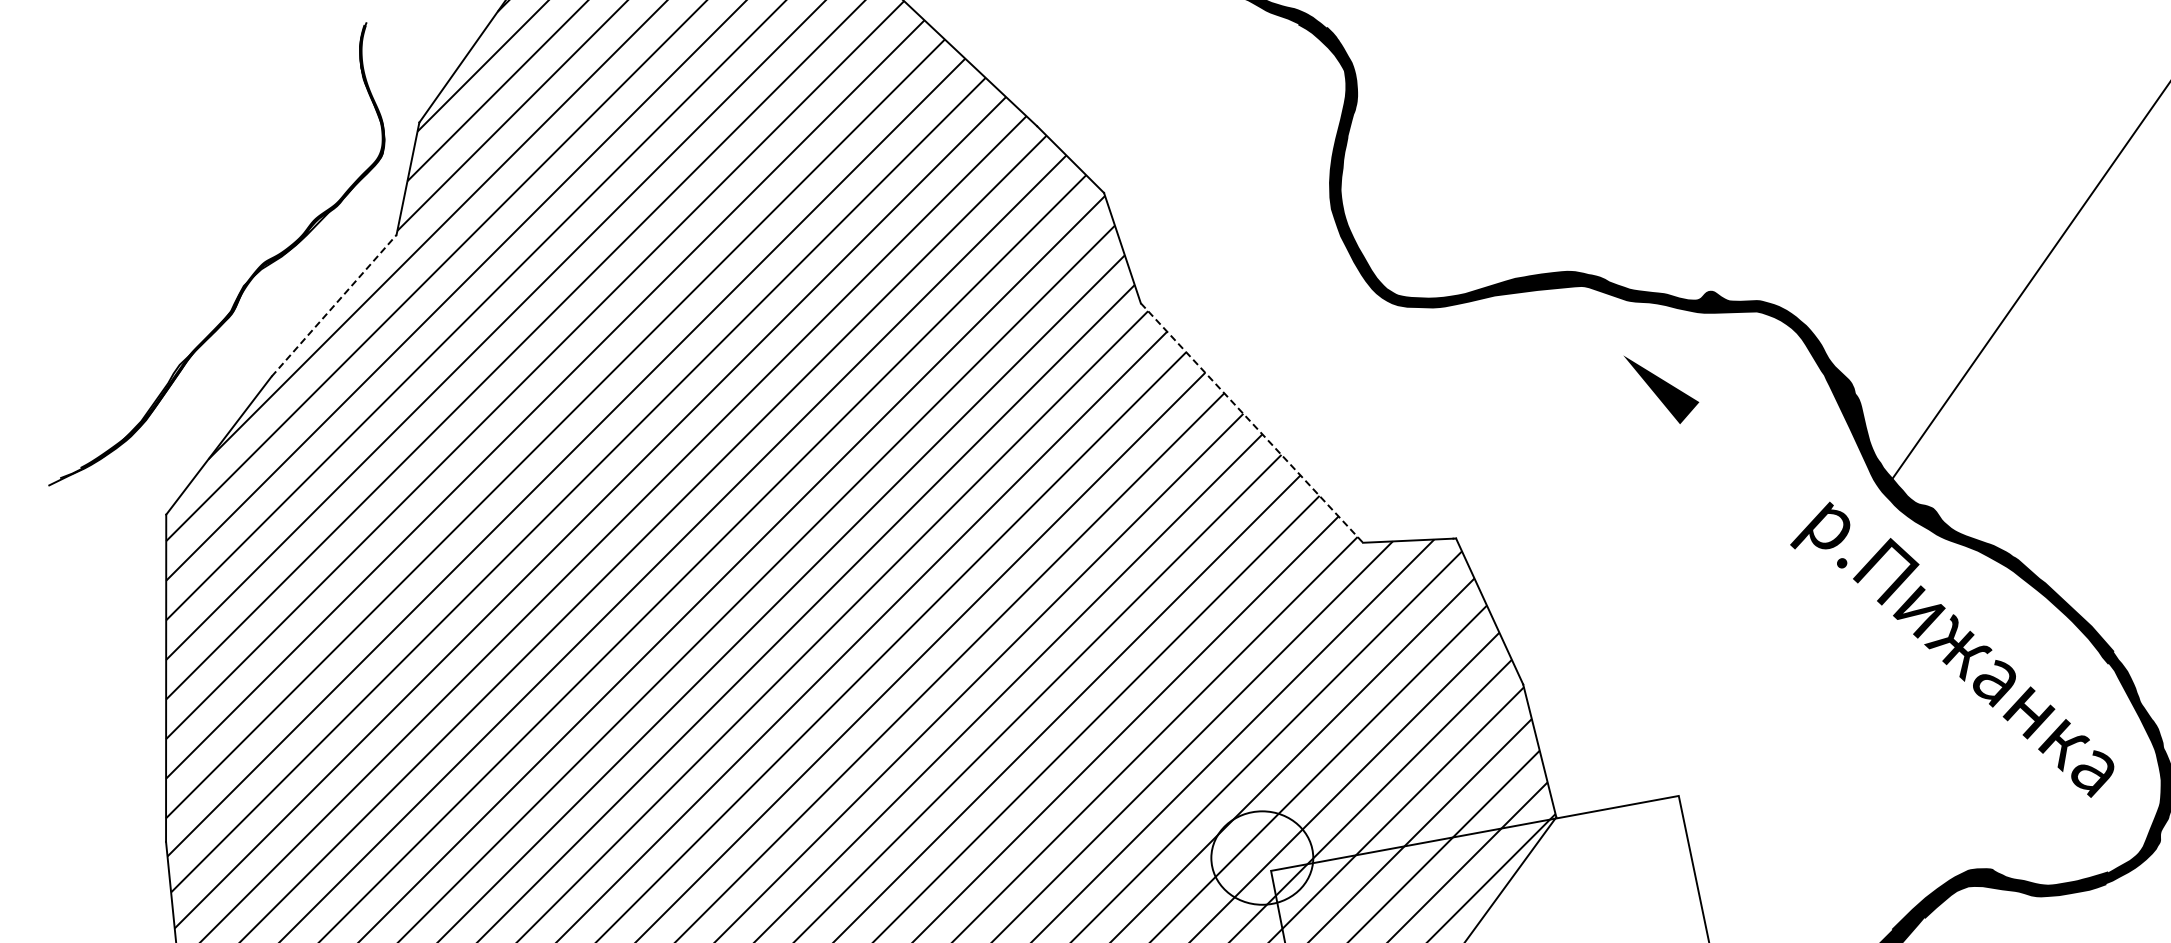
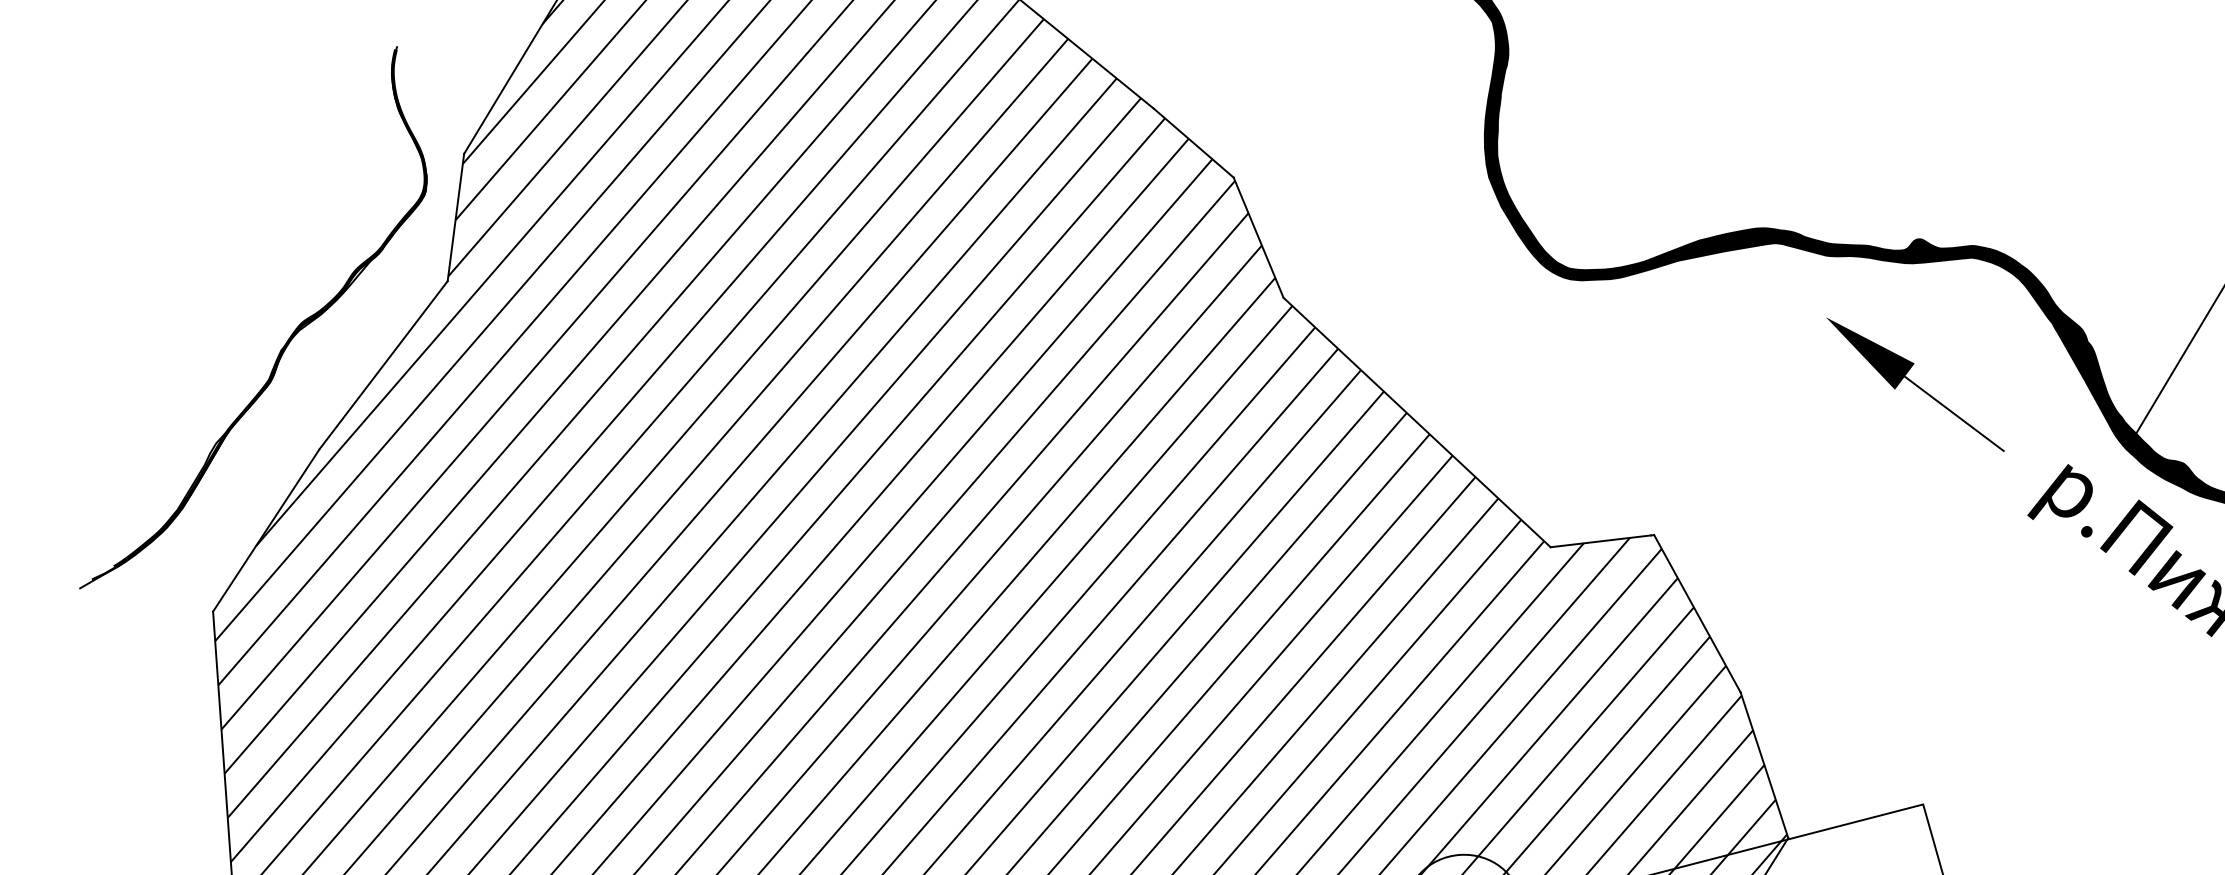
line: (334, 305) -> (384, 364), dashed -> solid
line: (1252, 423) -> (1417, 422), dashed -> solid
line: (1731, 449) -> (1954, 413), added

